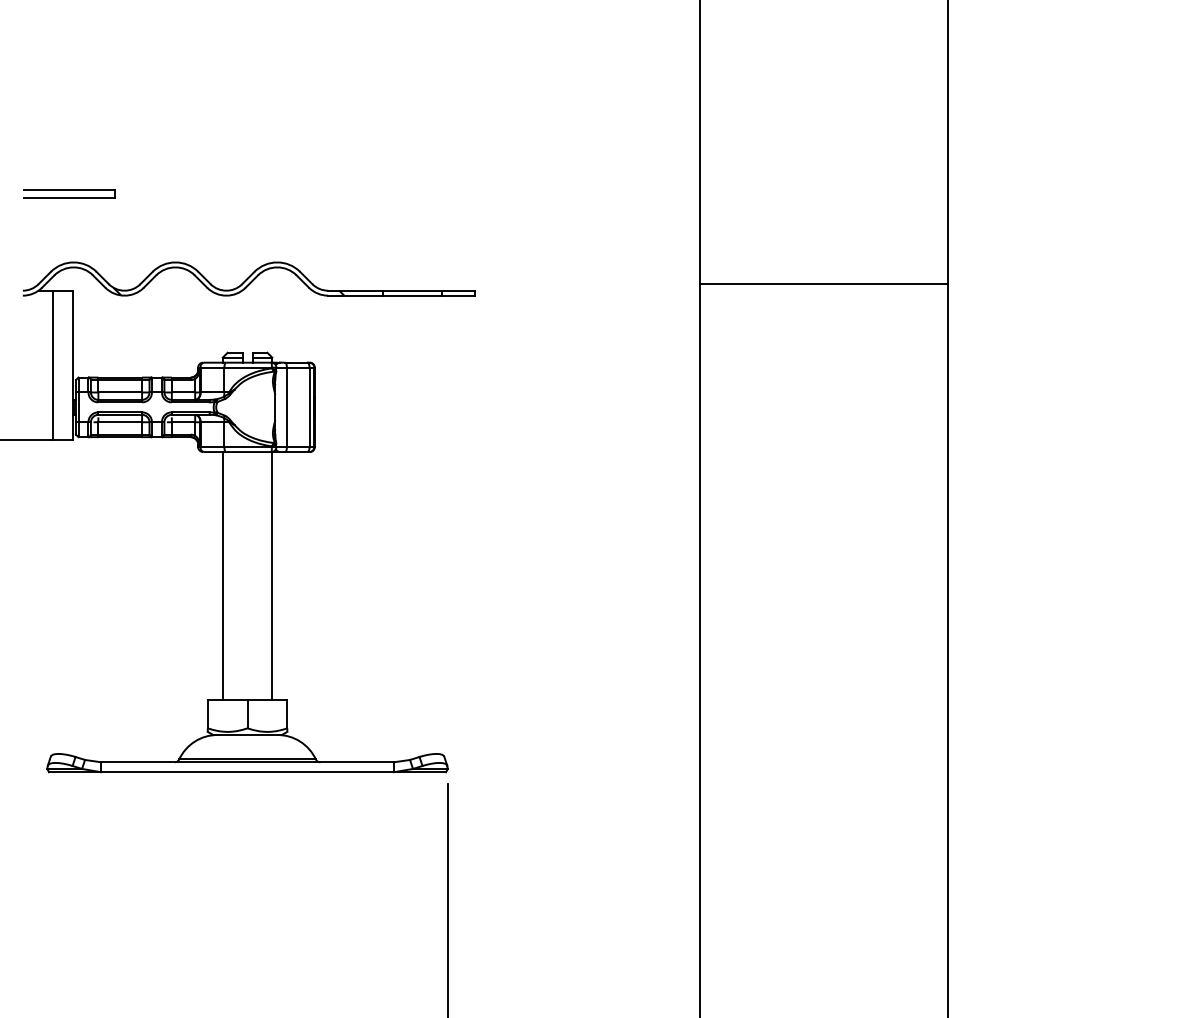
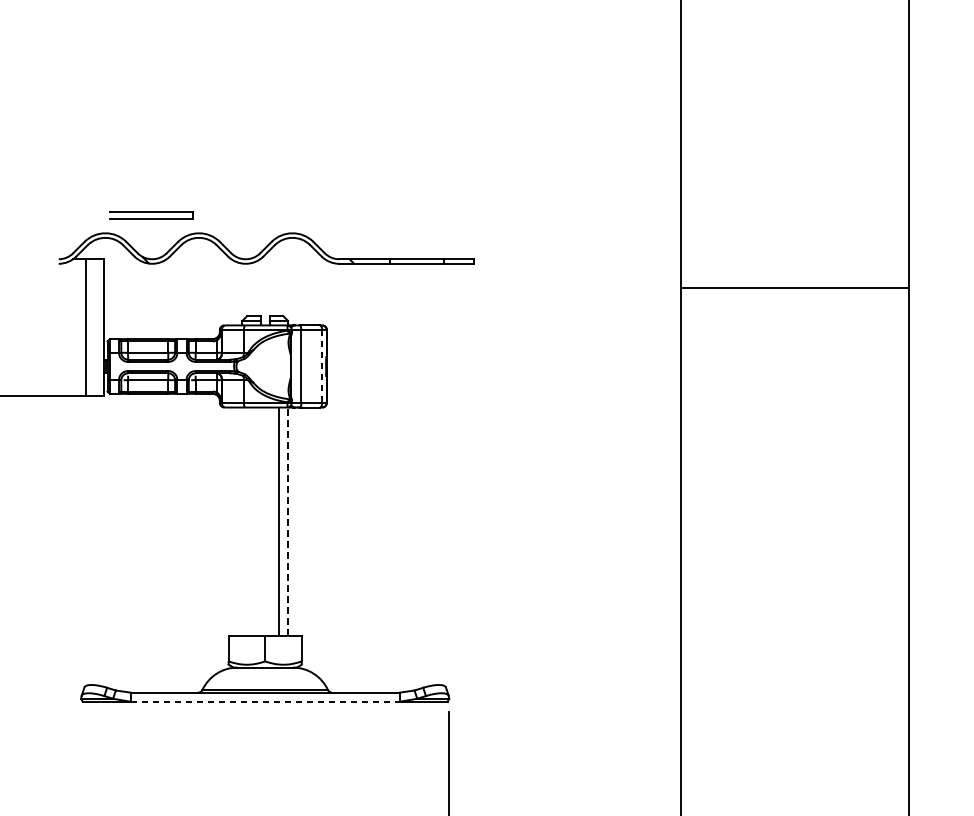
part: (69, 193) -> (151, 214), moved
line: (824, 284) -> (795, 288), moved
line: (309, 407) -> (322, 366), solid -> dashed
line: (272, 575) -> (288, 521), solid -> dashed
line: (222, 576) -> (278, 521), moved
line: (248, 772) -> (266, 702), solid -> dashed

